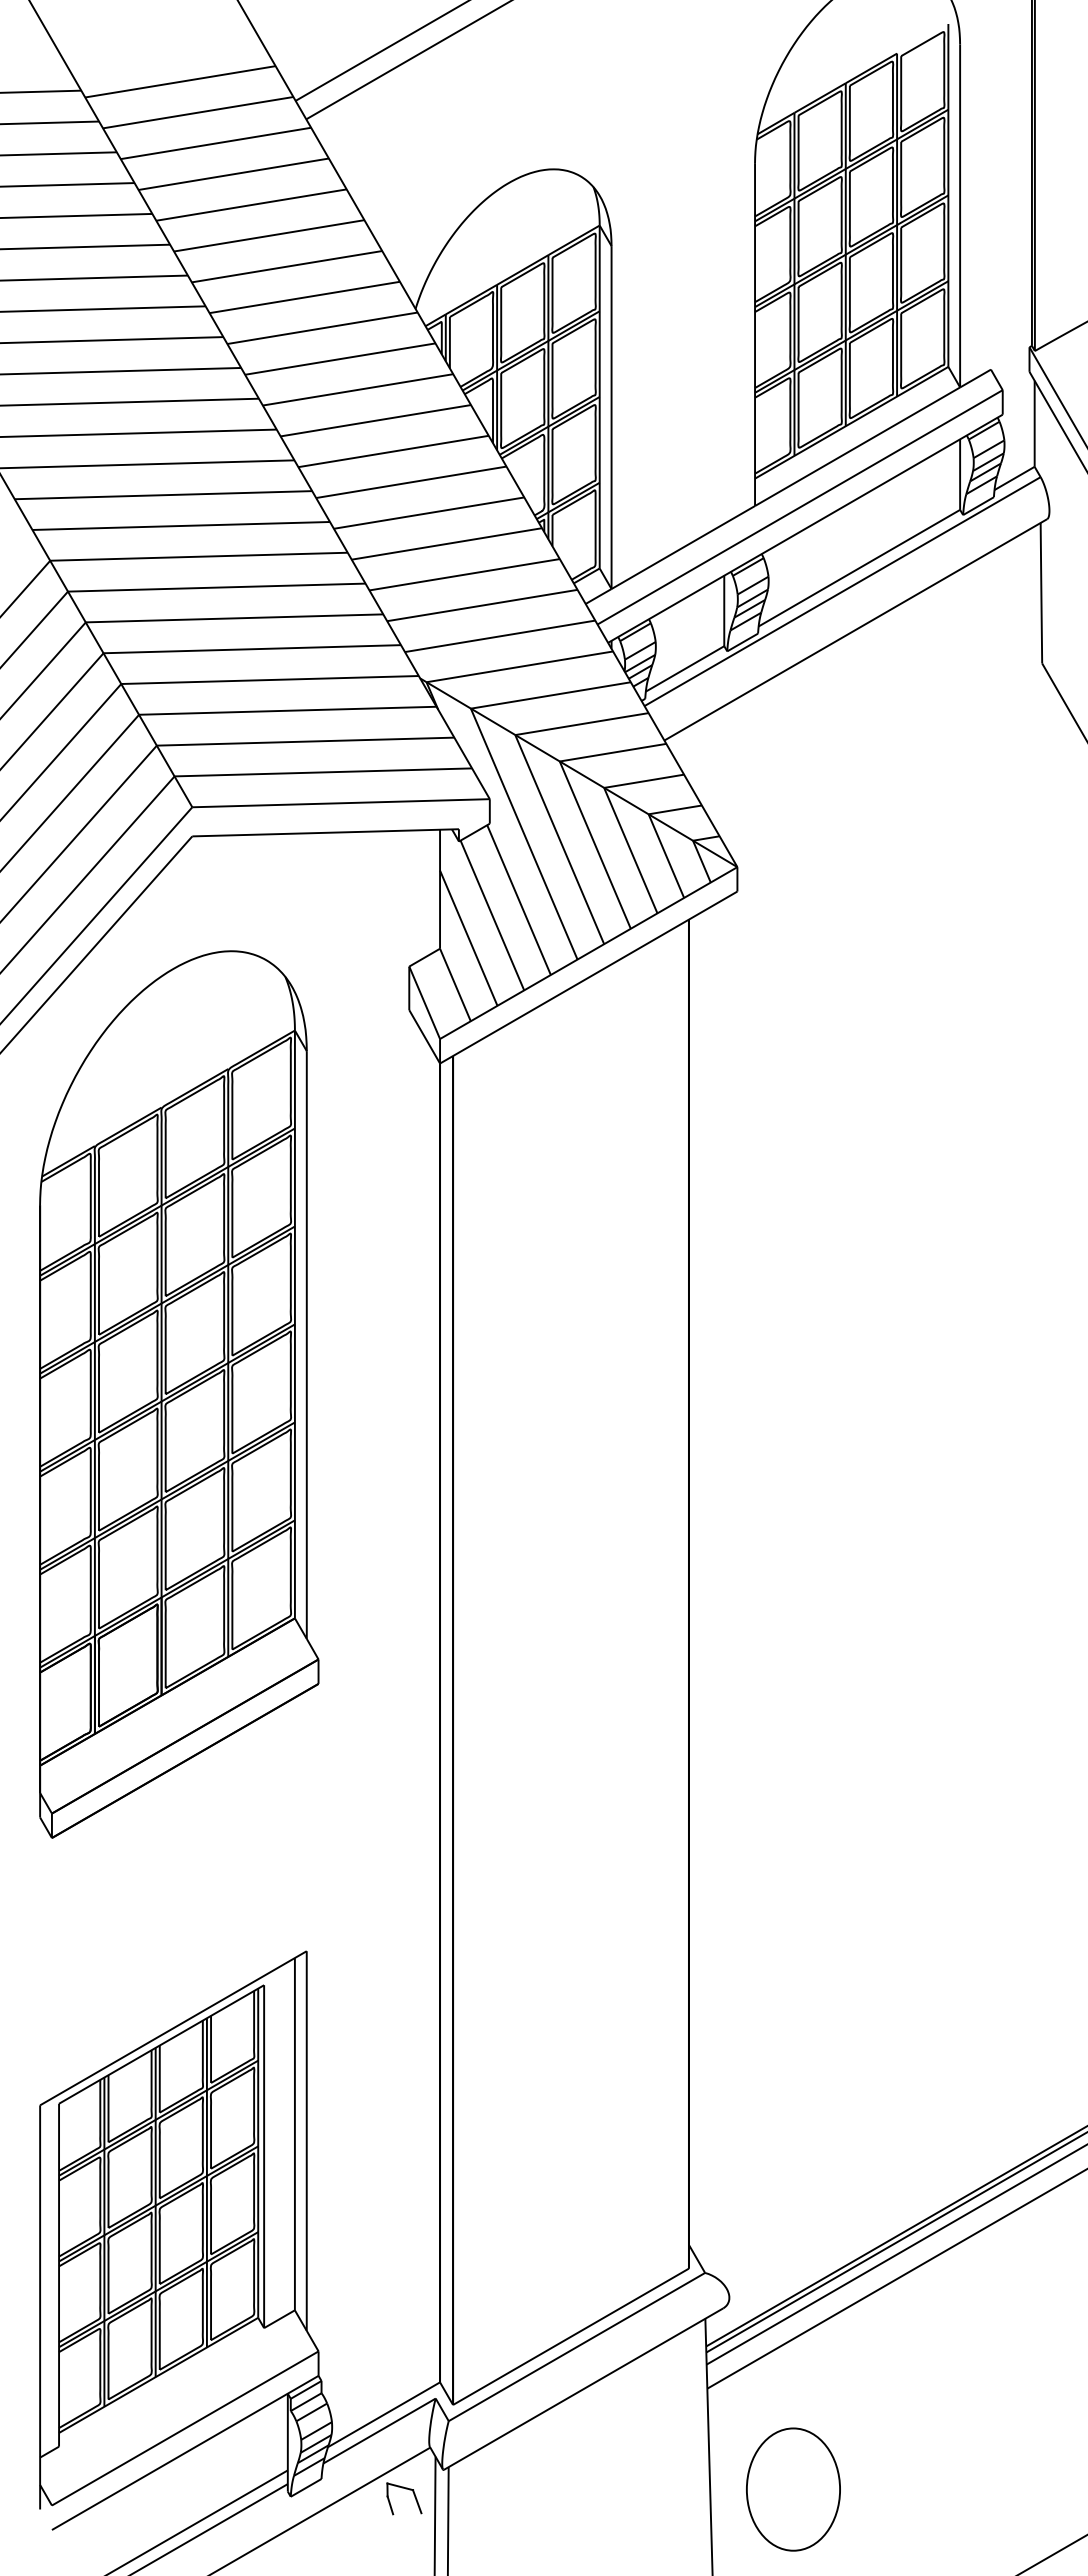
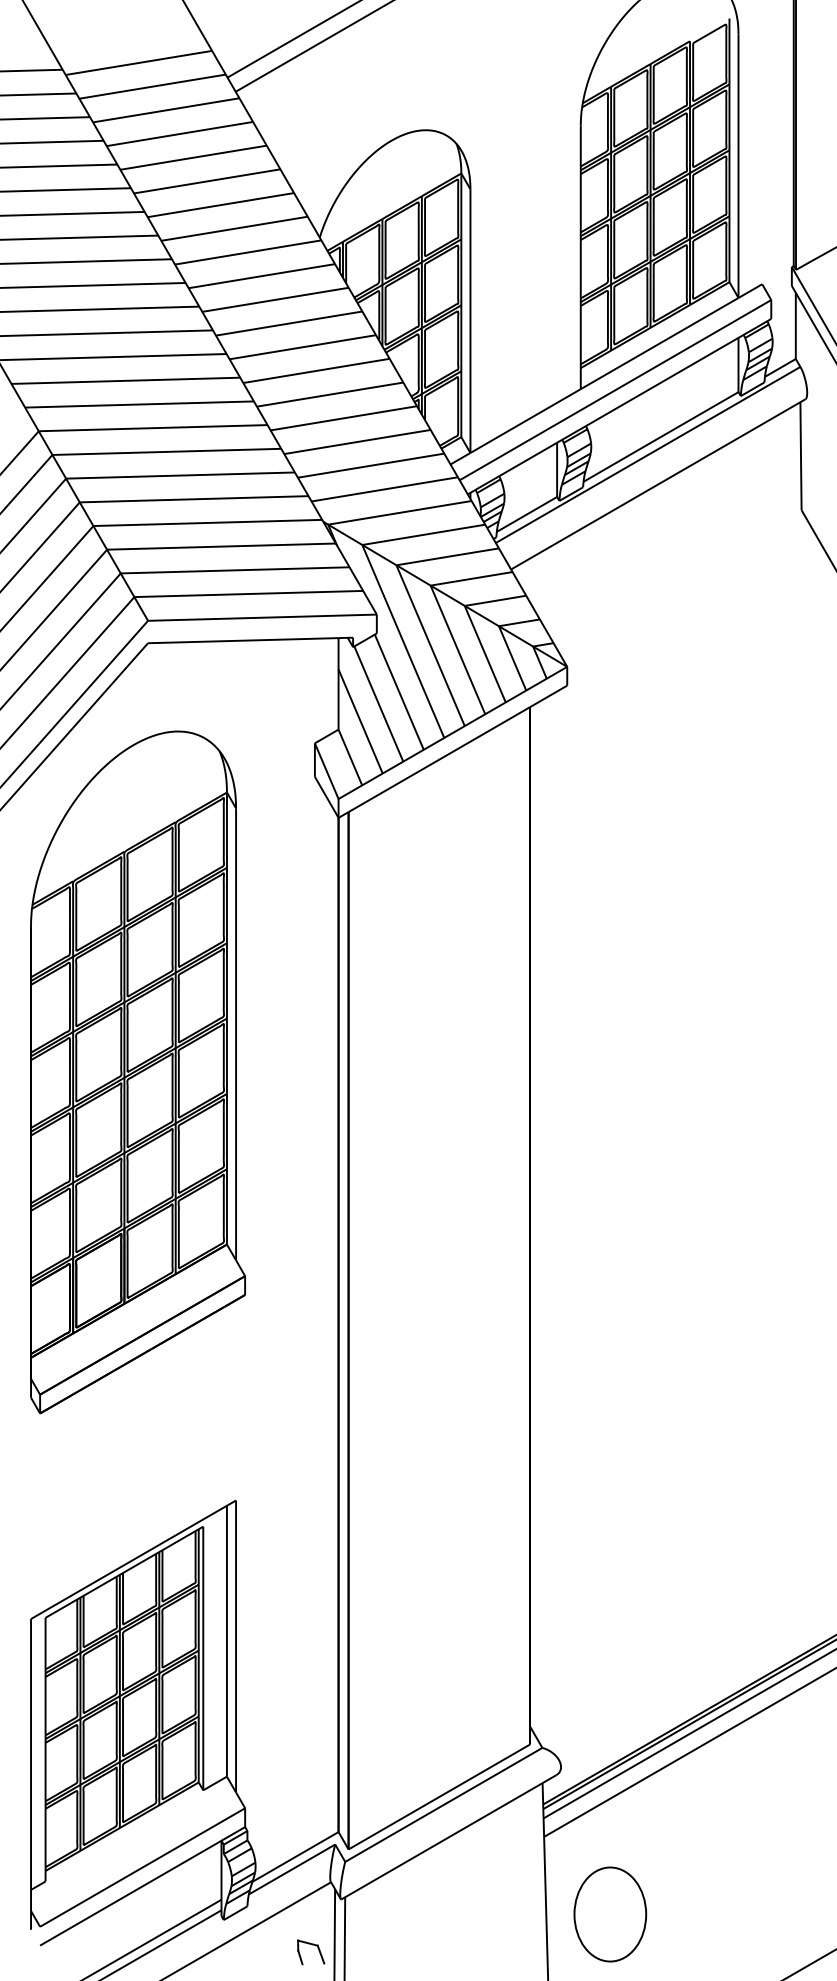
part: (405, 2489) -> (311, 1945), moved

